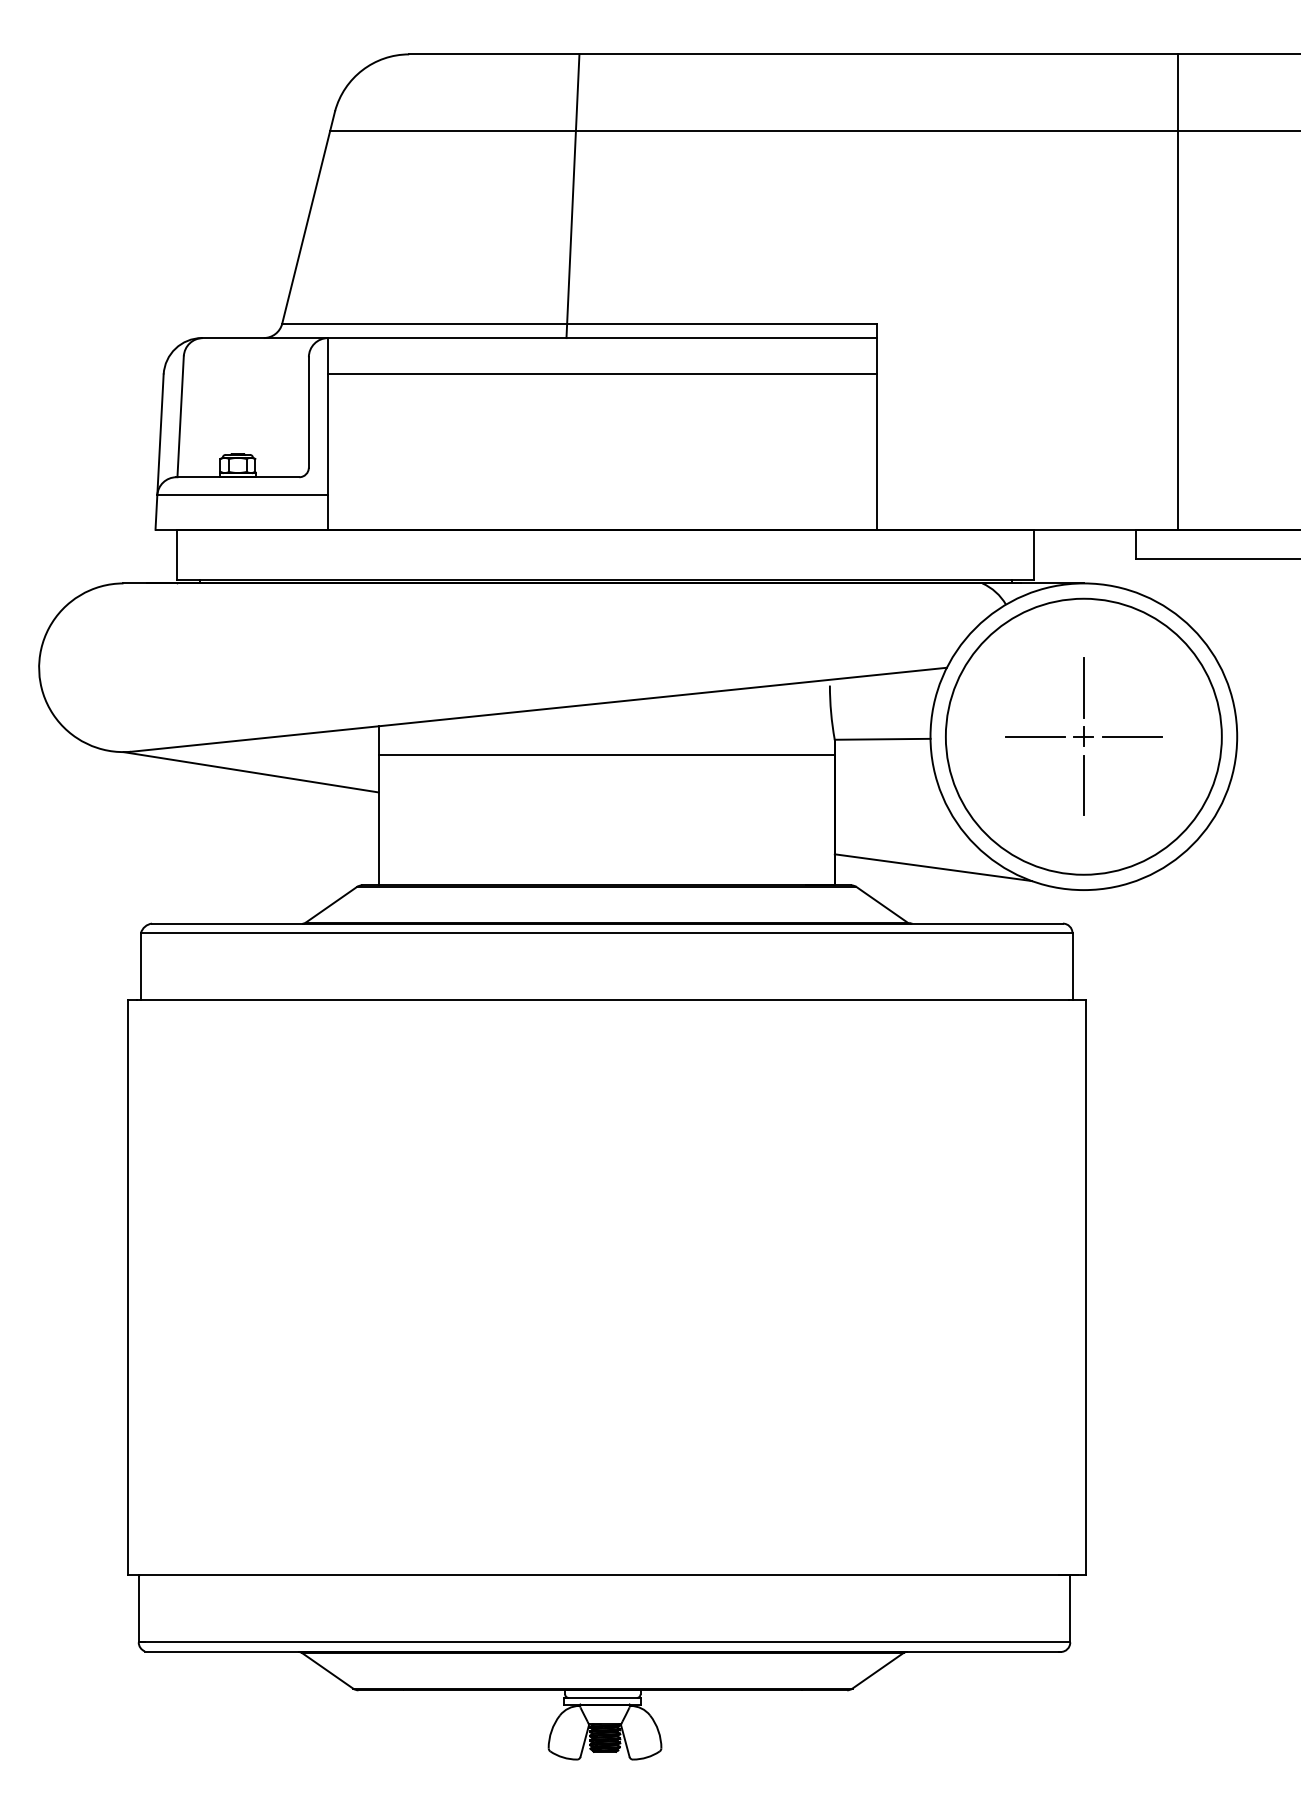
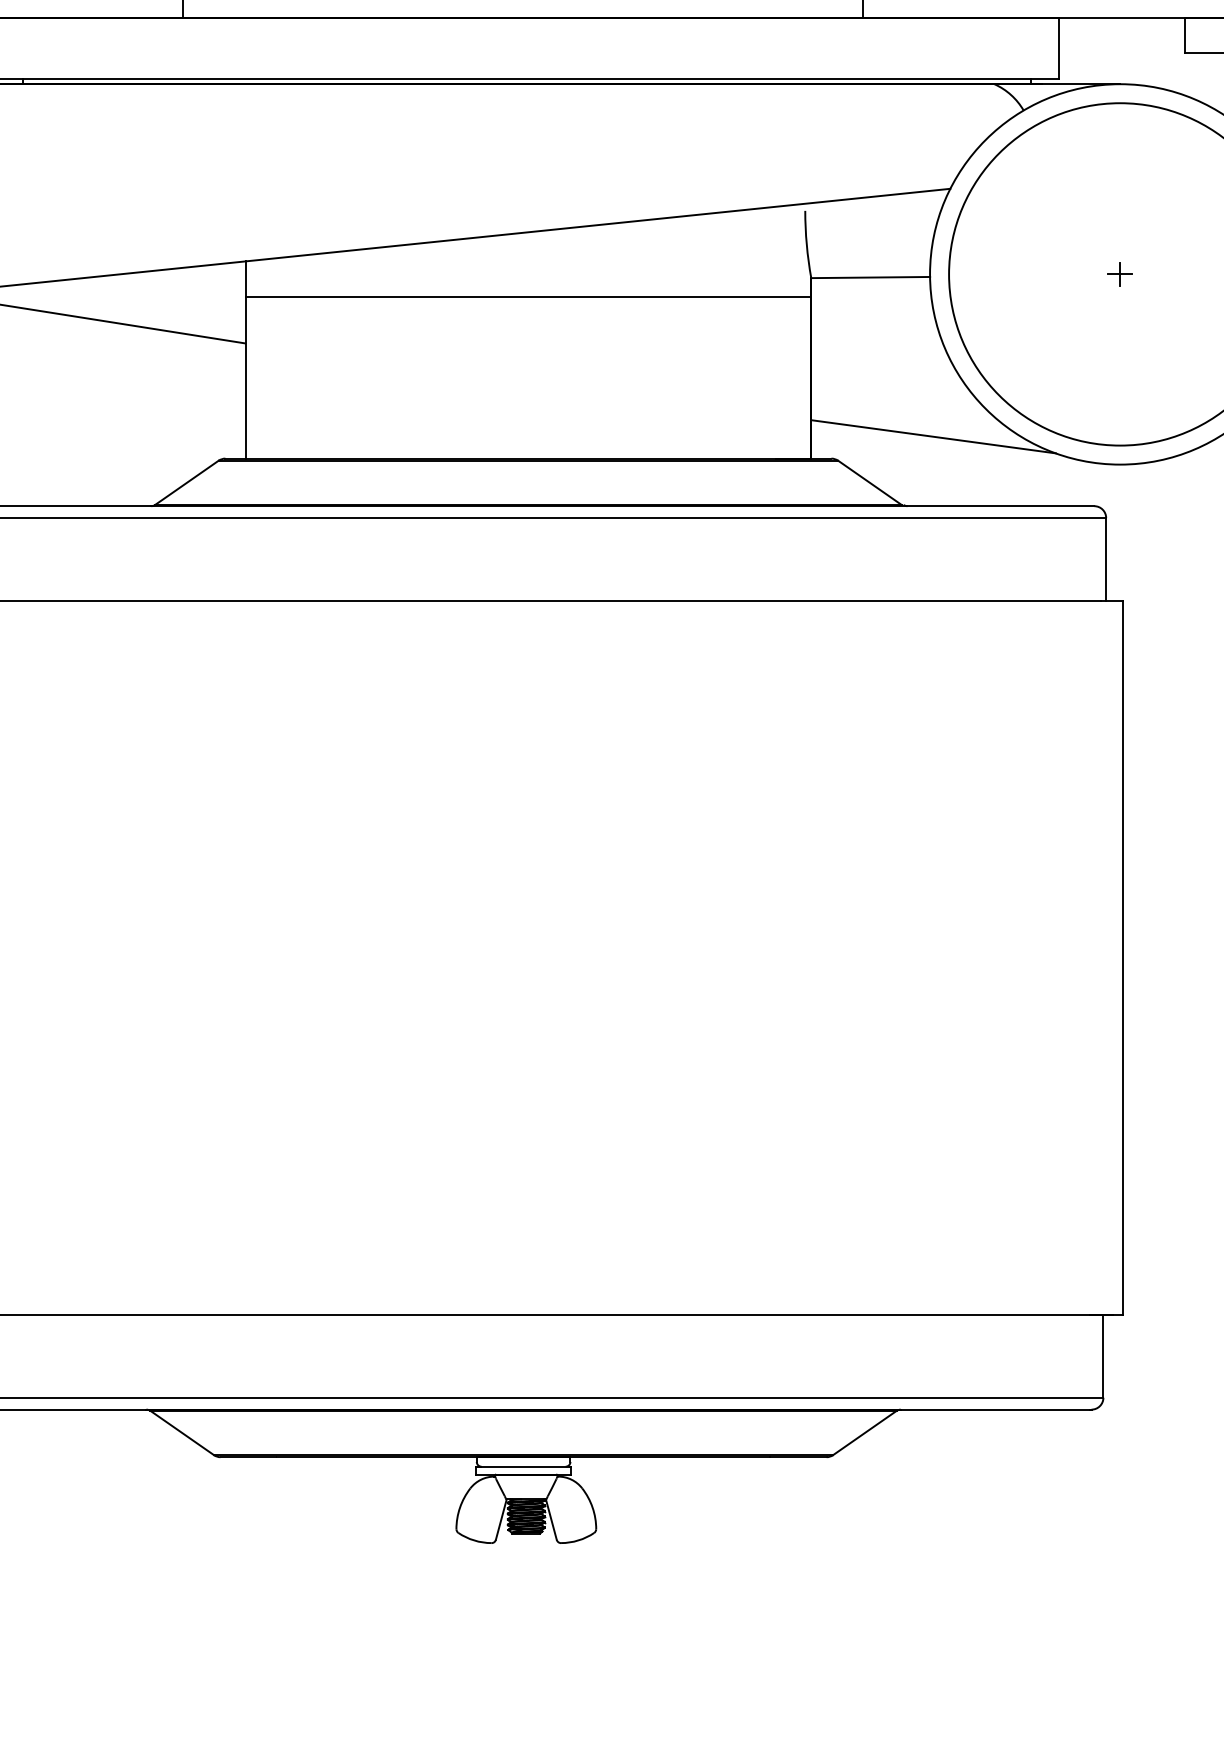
line: (1083, 687) -> (1119, 213), removed
line: (1034, 736) -> (1059, 274), removed
line: (1132, 736) -> (1180, 274), removed
line: (1083, 785) -> (1119, 334), removed

